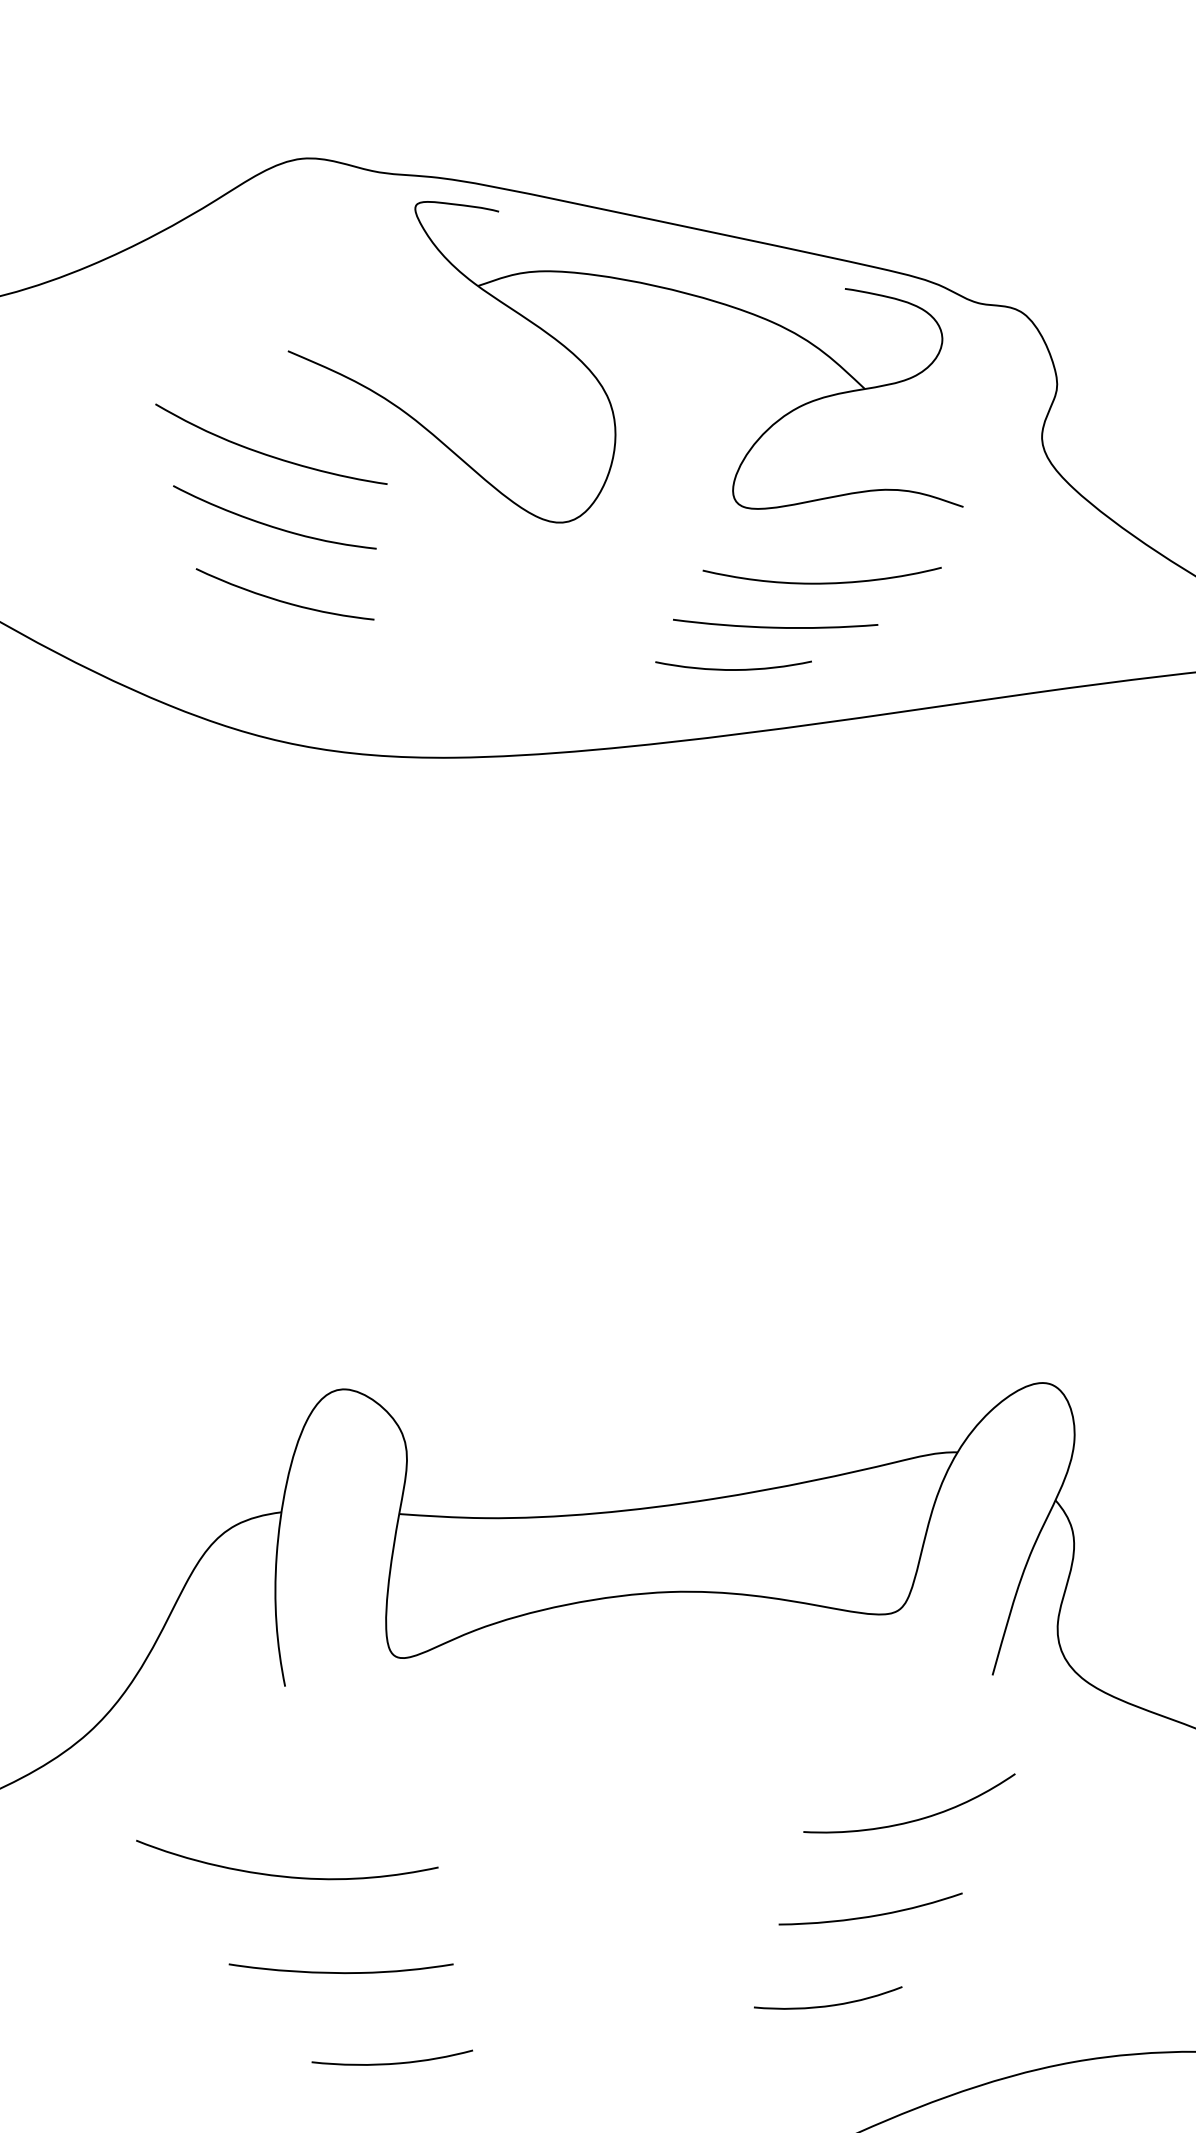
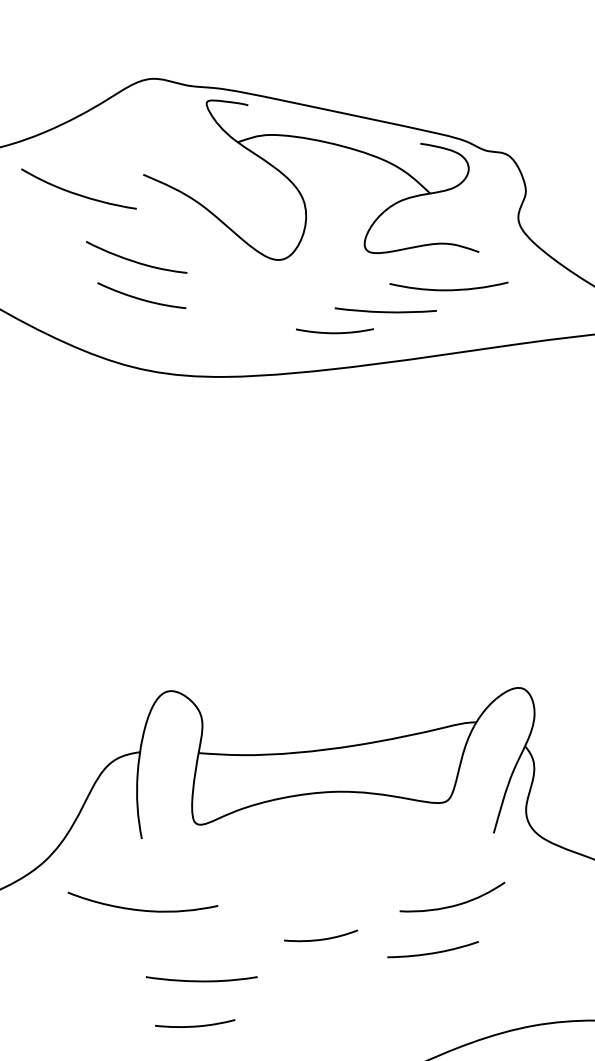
curve: (264, 451) -> (75, 192), moved
curve: (821, 581) -> (448, 289), moved
curve: (732, 668) -> (334, 332), moved
curve: (286, 1874) -> (142, 909), moved
curve: (340, 1971) -> (201, 980), moved
curve: (829, 2003) -> (321, 938), moved

